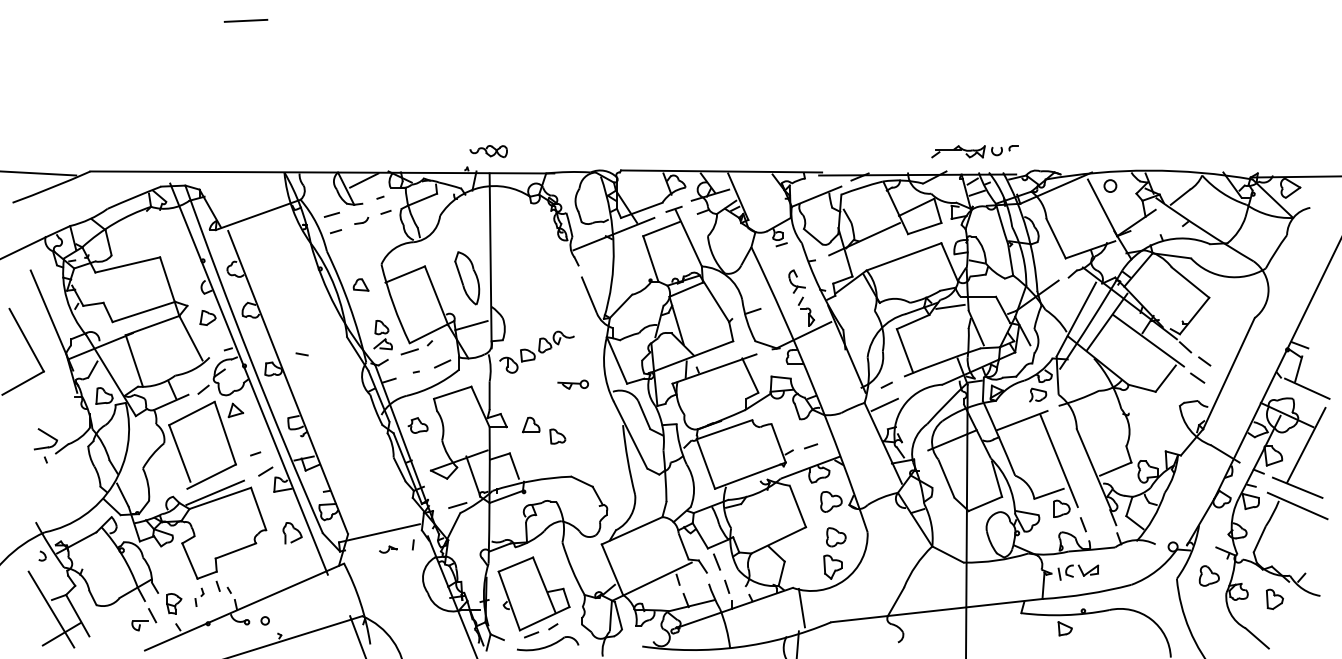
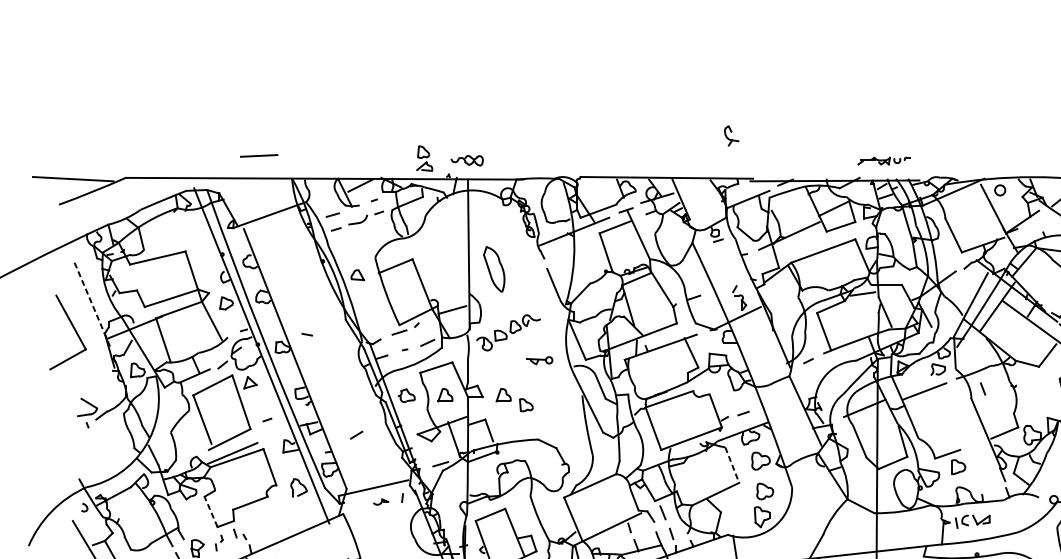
line: (245, 20) -> (258, 155), moved
part: (974, 151) -> (883, 160), size x0.7
part: (361, 220) -> (358, 219), size x1.6
part: (467, 278) -> (494, 269), moved
part: (796, 281) -> (731, 135), moved
line: (52, 321) -> (93, 306), solid -> dashed
part: (382, 335) -> (424, 159), moved
line: (884, 404) -> (806, 377), removed
part: (463, 424) -> (445, 394), added
line: (1058, 461) -> (955, 426), removed
line: (265, 471) -> (356, 435), moved
line: (798, 506) -> (732, 465), solid -> dashed
line: (1082, 524) -> (982, 388), moved
line: (189, 560) -> (210, 511), solid -> dashed

